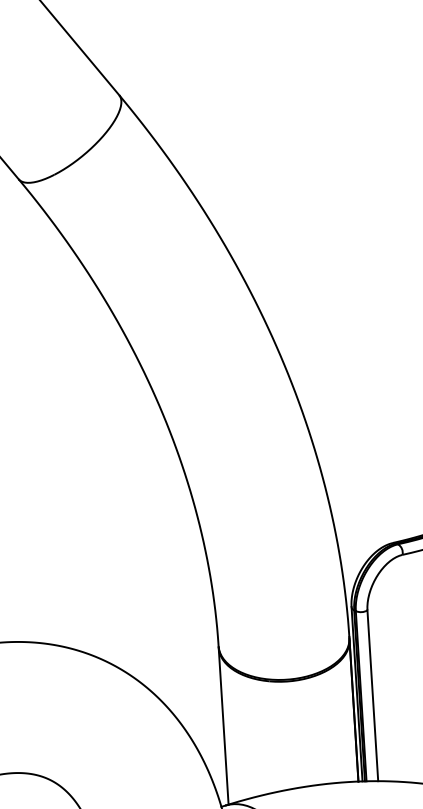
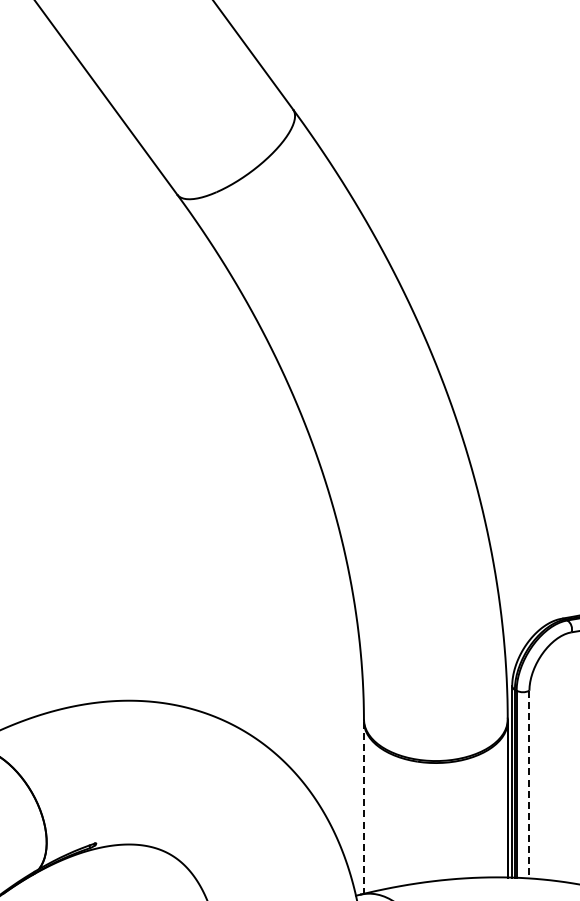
line: (372, 695) -> (529, 784), solid -> dashed
line: (223, 727) -> (363, 808), solid -> dashed

